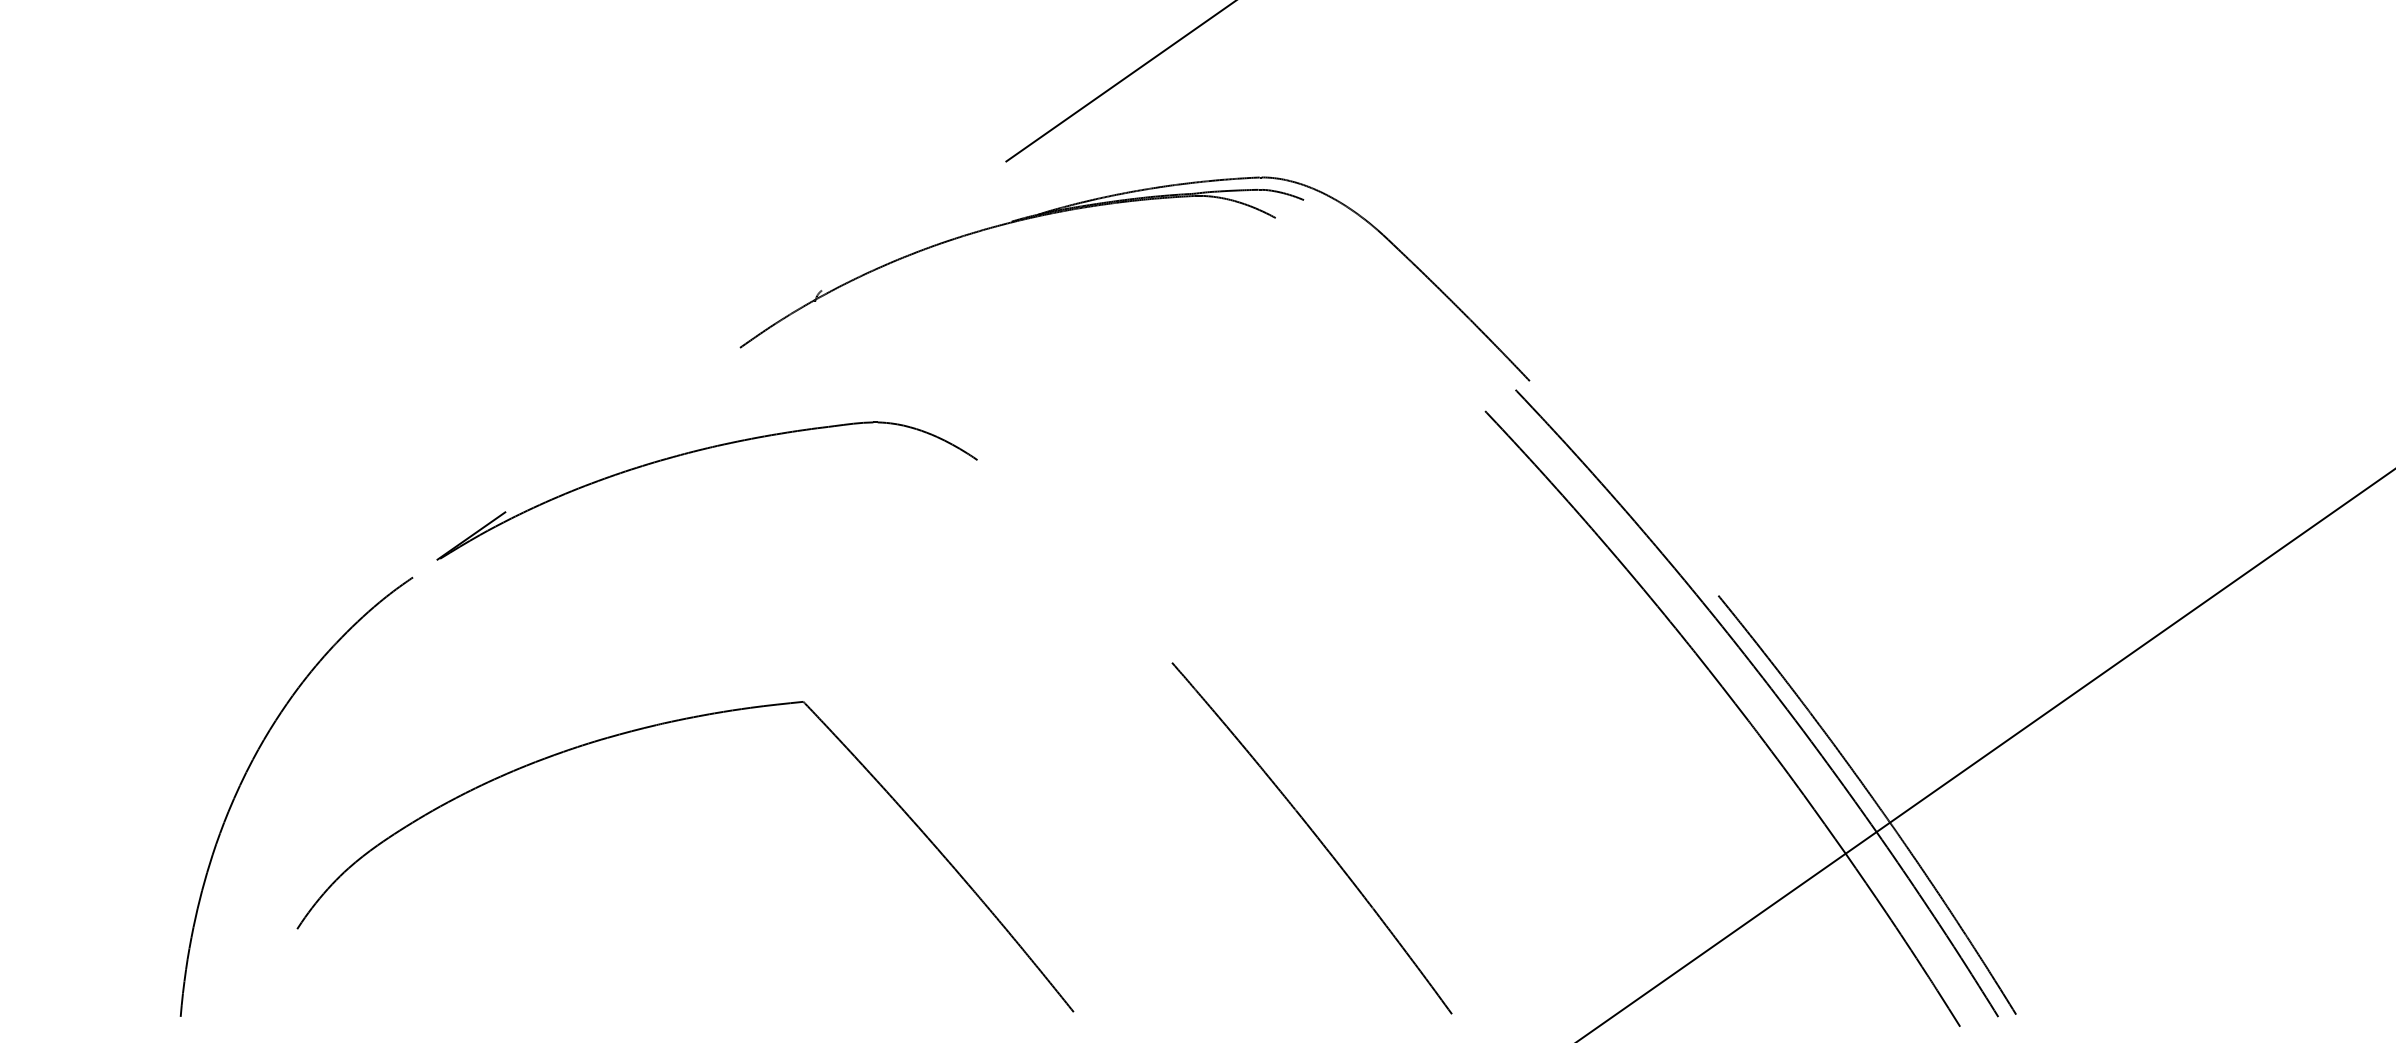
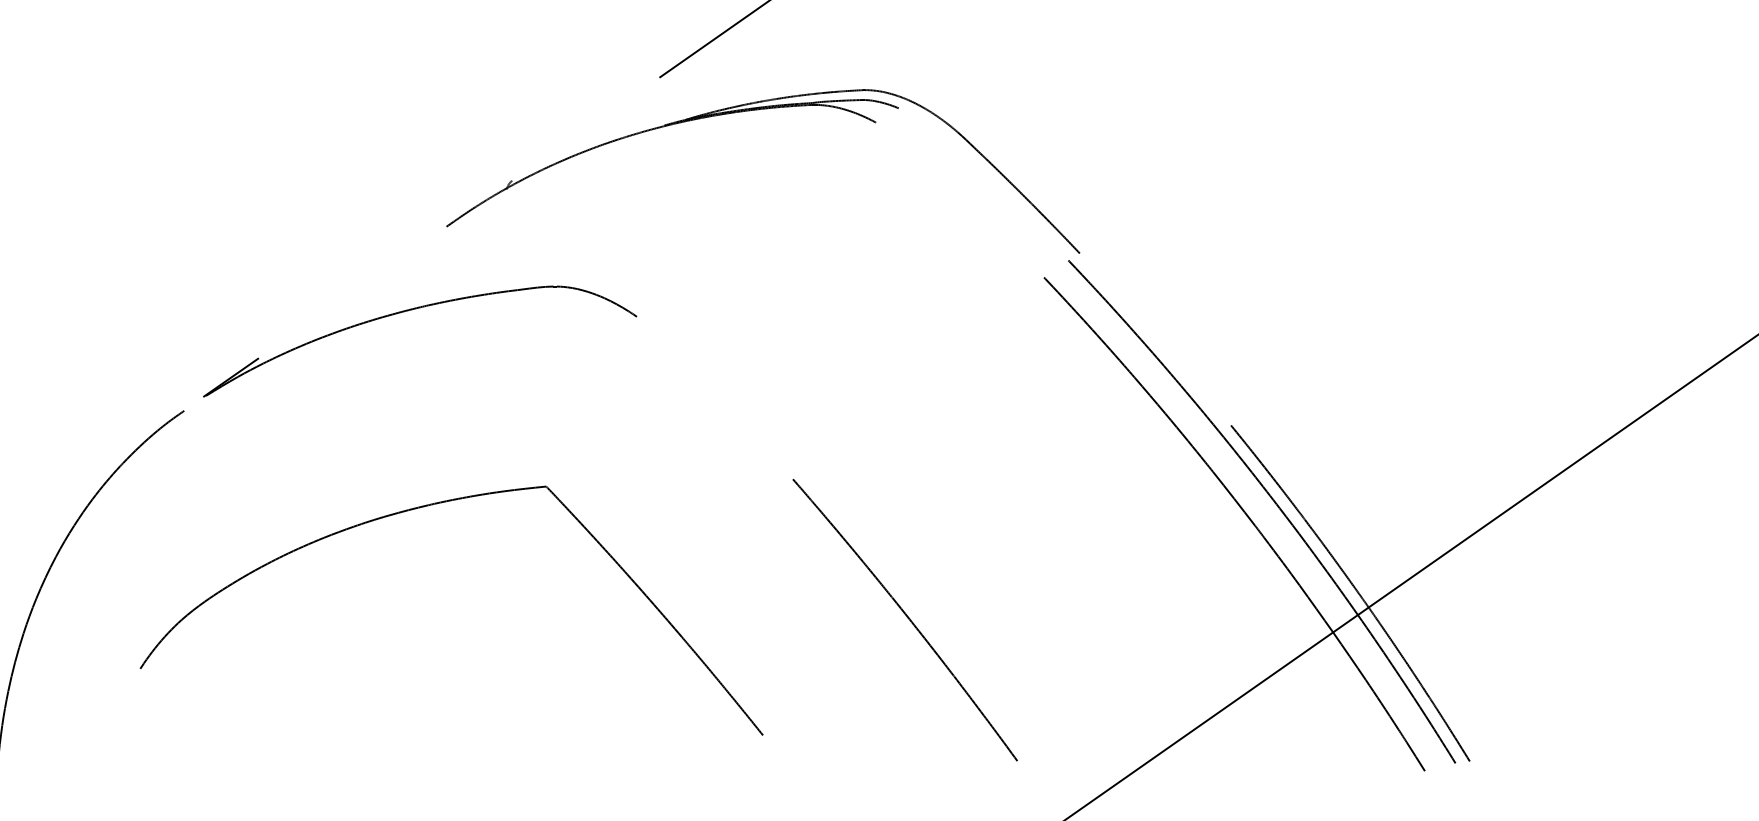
part: (660, 725) -> (431, 505), moved

